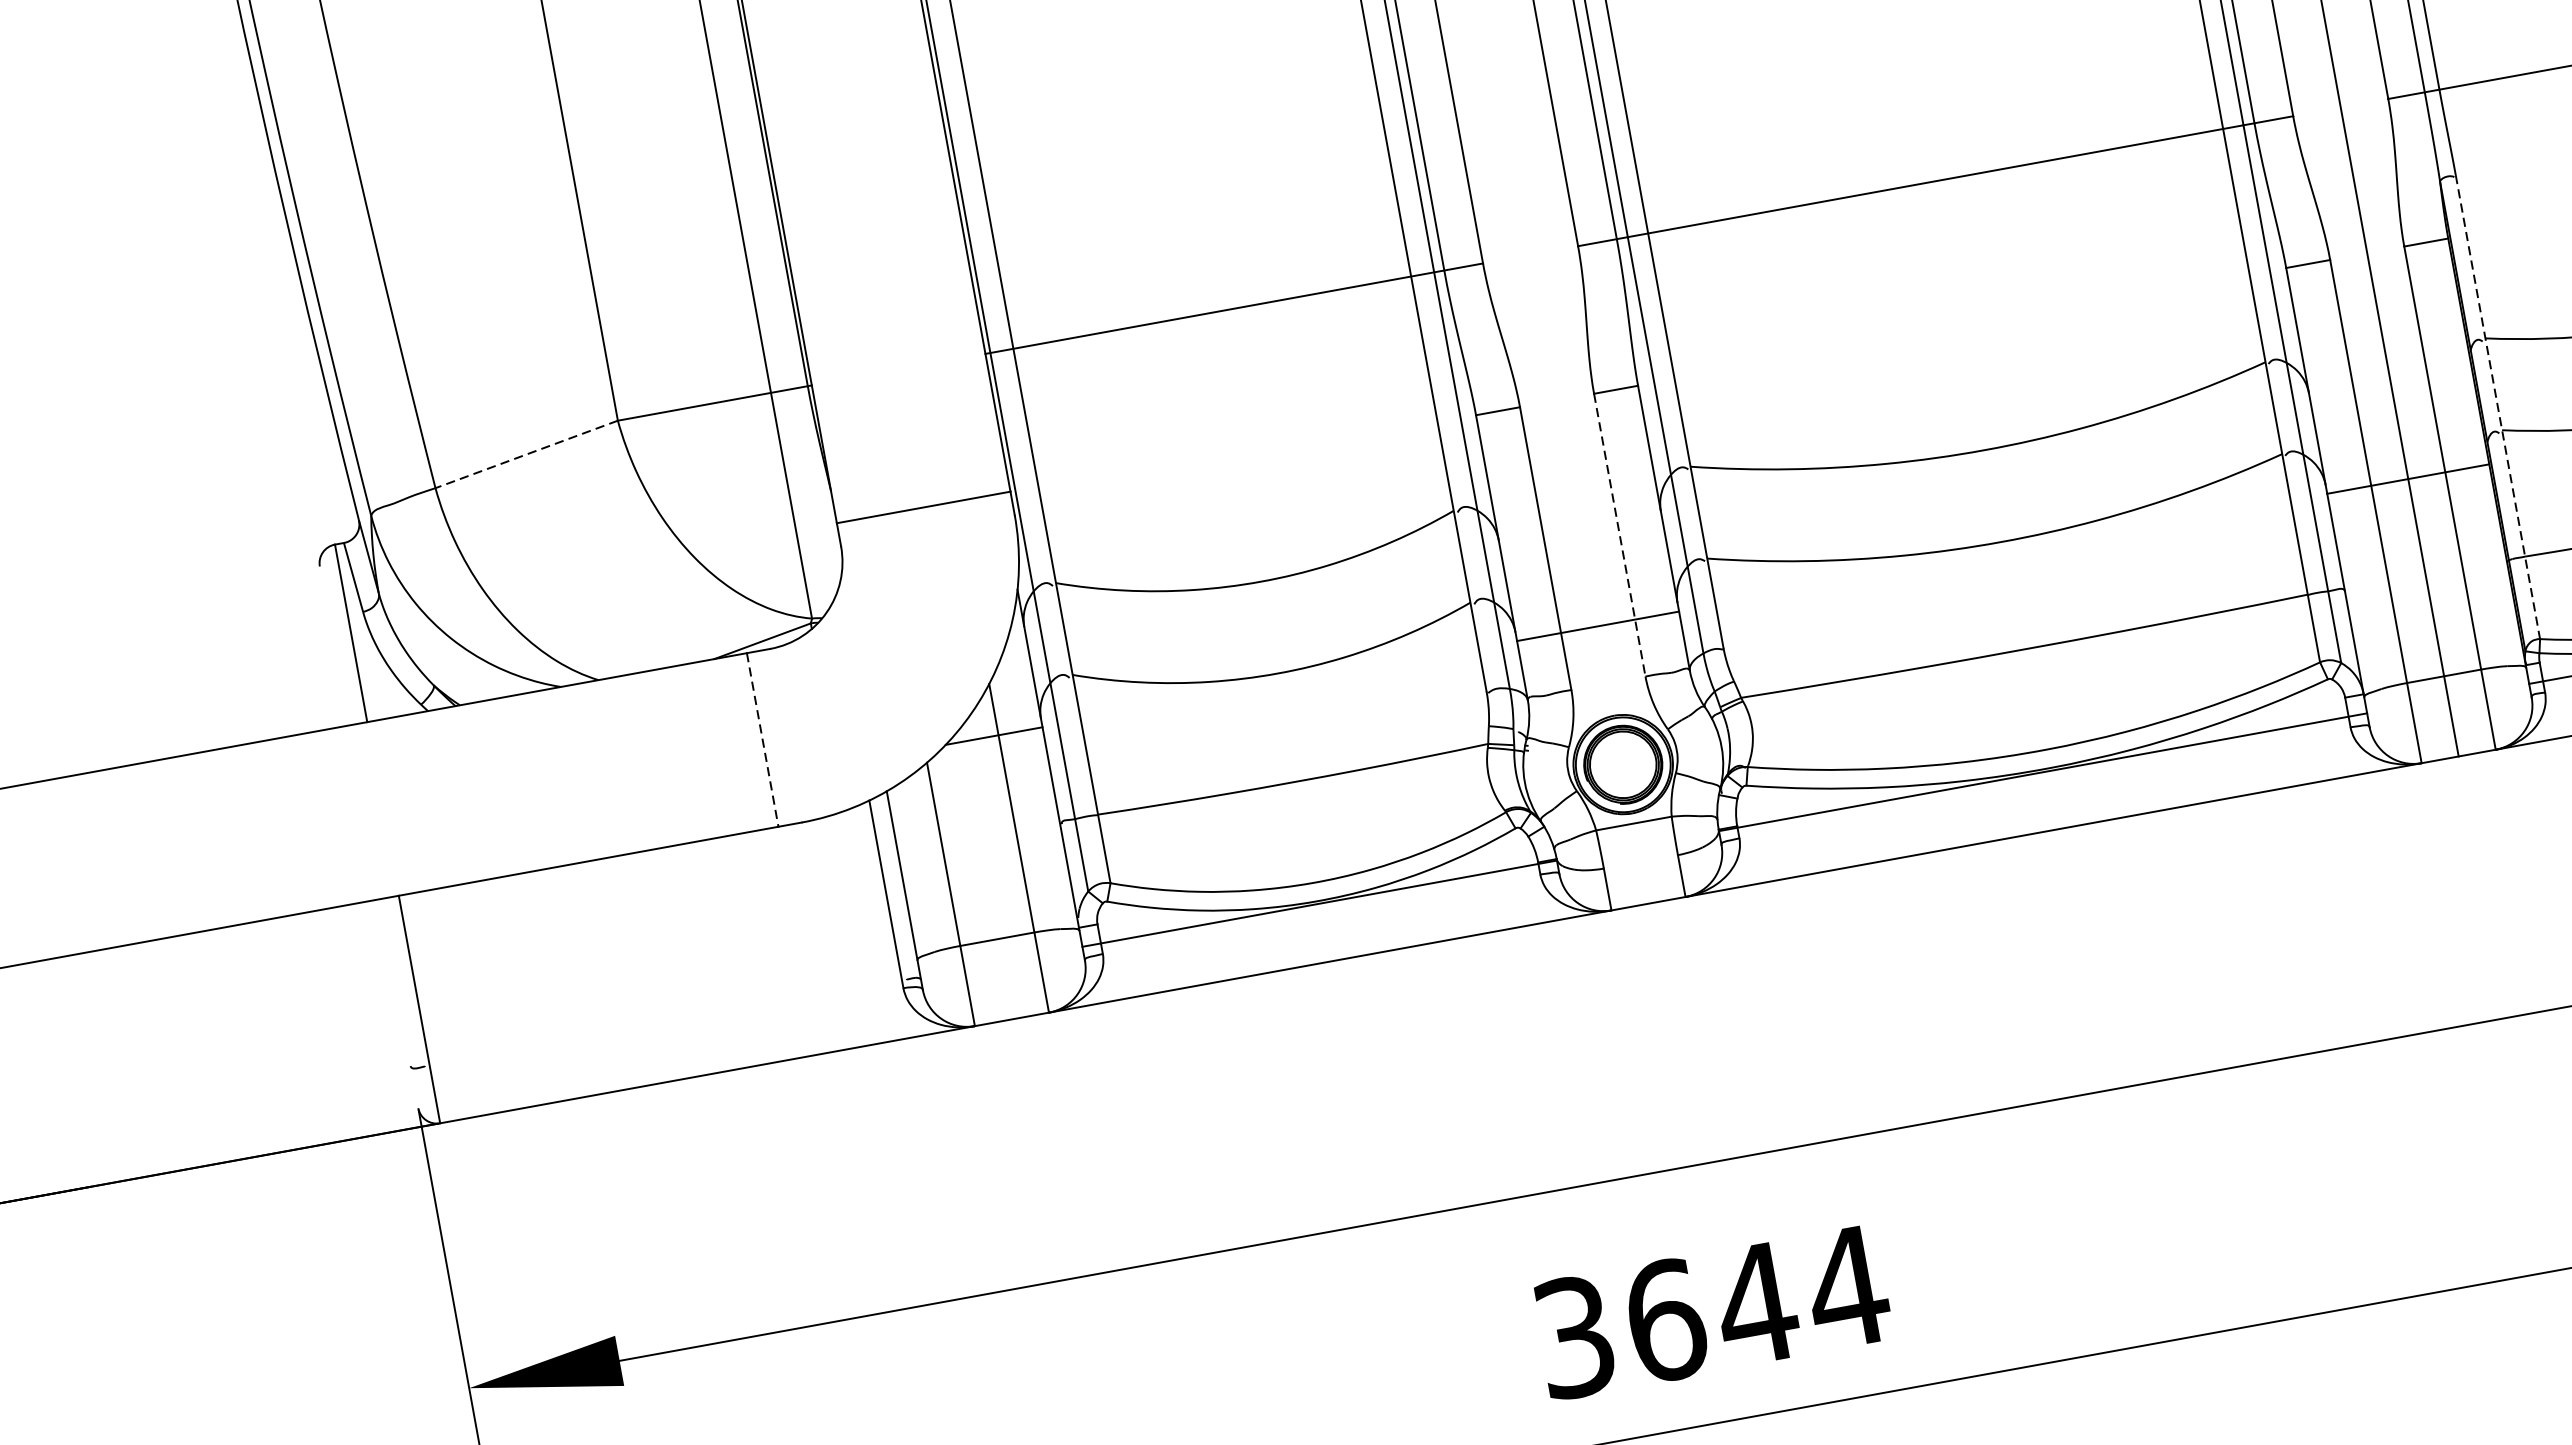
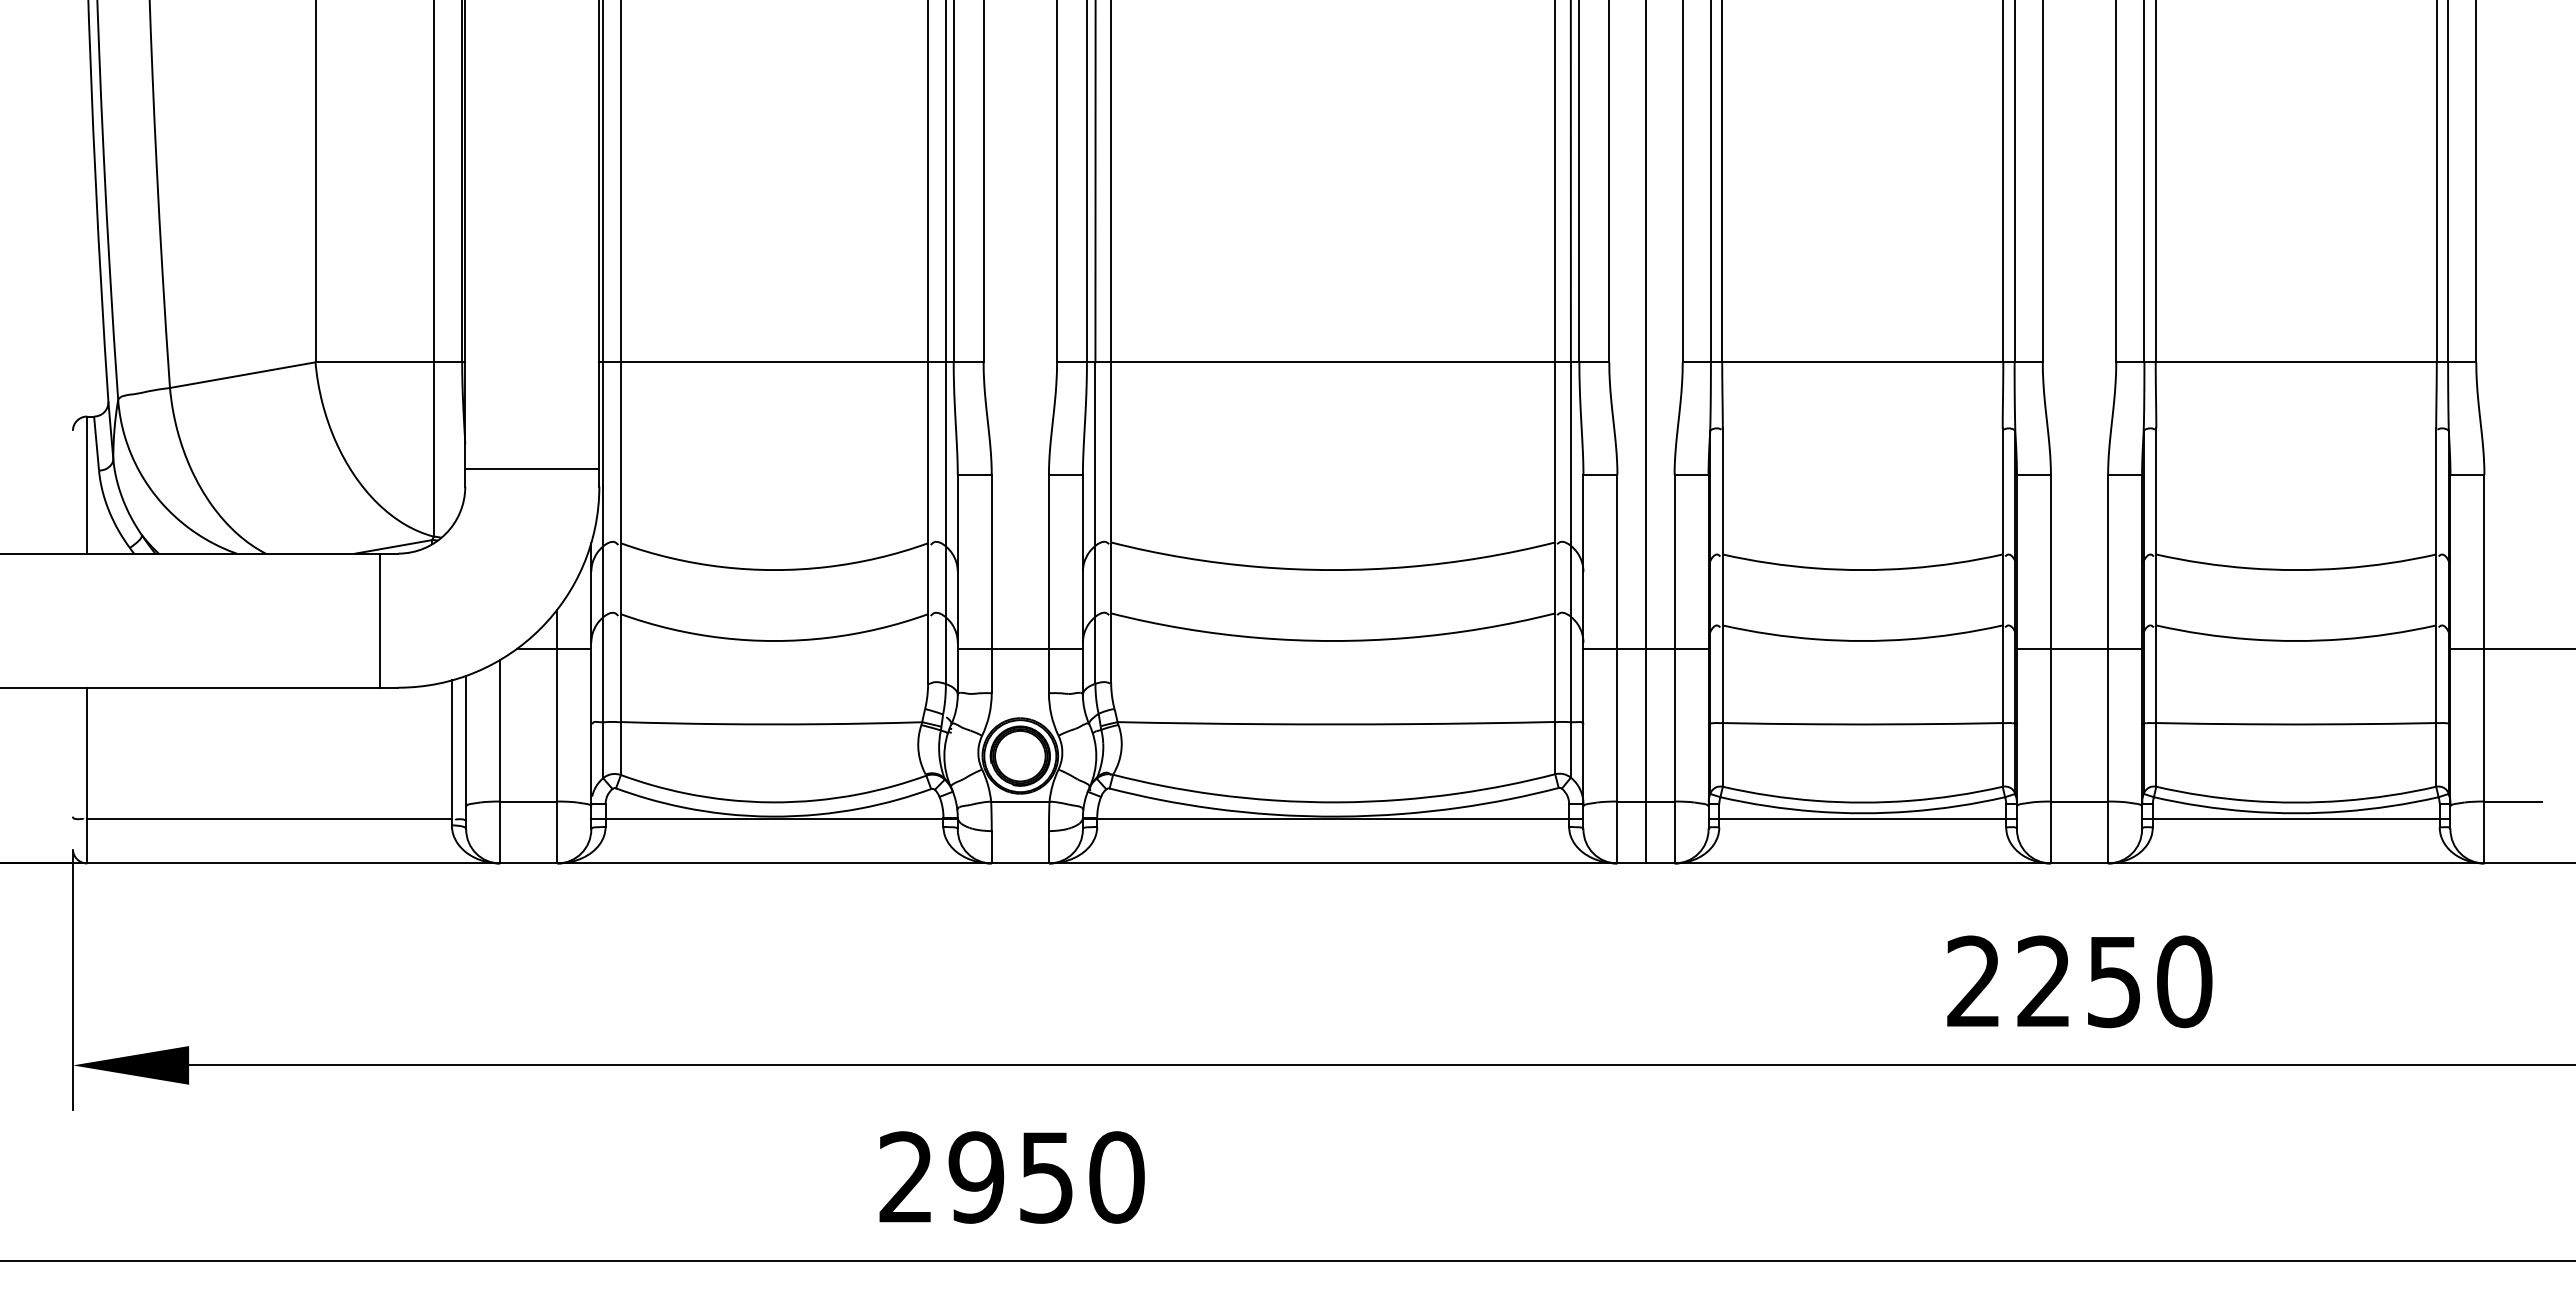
line: (2497, 408) -> (1722, 608), dashed -> solid
line: (526, 454) -> (242, 375), dashed -> solid
line: (1619, 535) -> (1048, 584), dashed -> solid
line: (763, 740) -> (380, 621), dashed -> solid
line: (665, 1023) -> (269, 819), added
text: (1712, 1312) -> (1012, 1177), 3644 -> 2950

